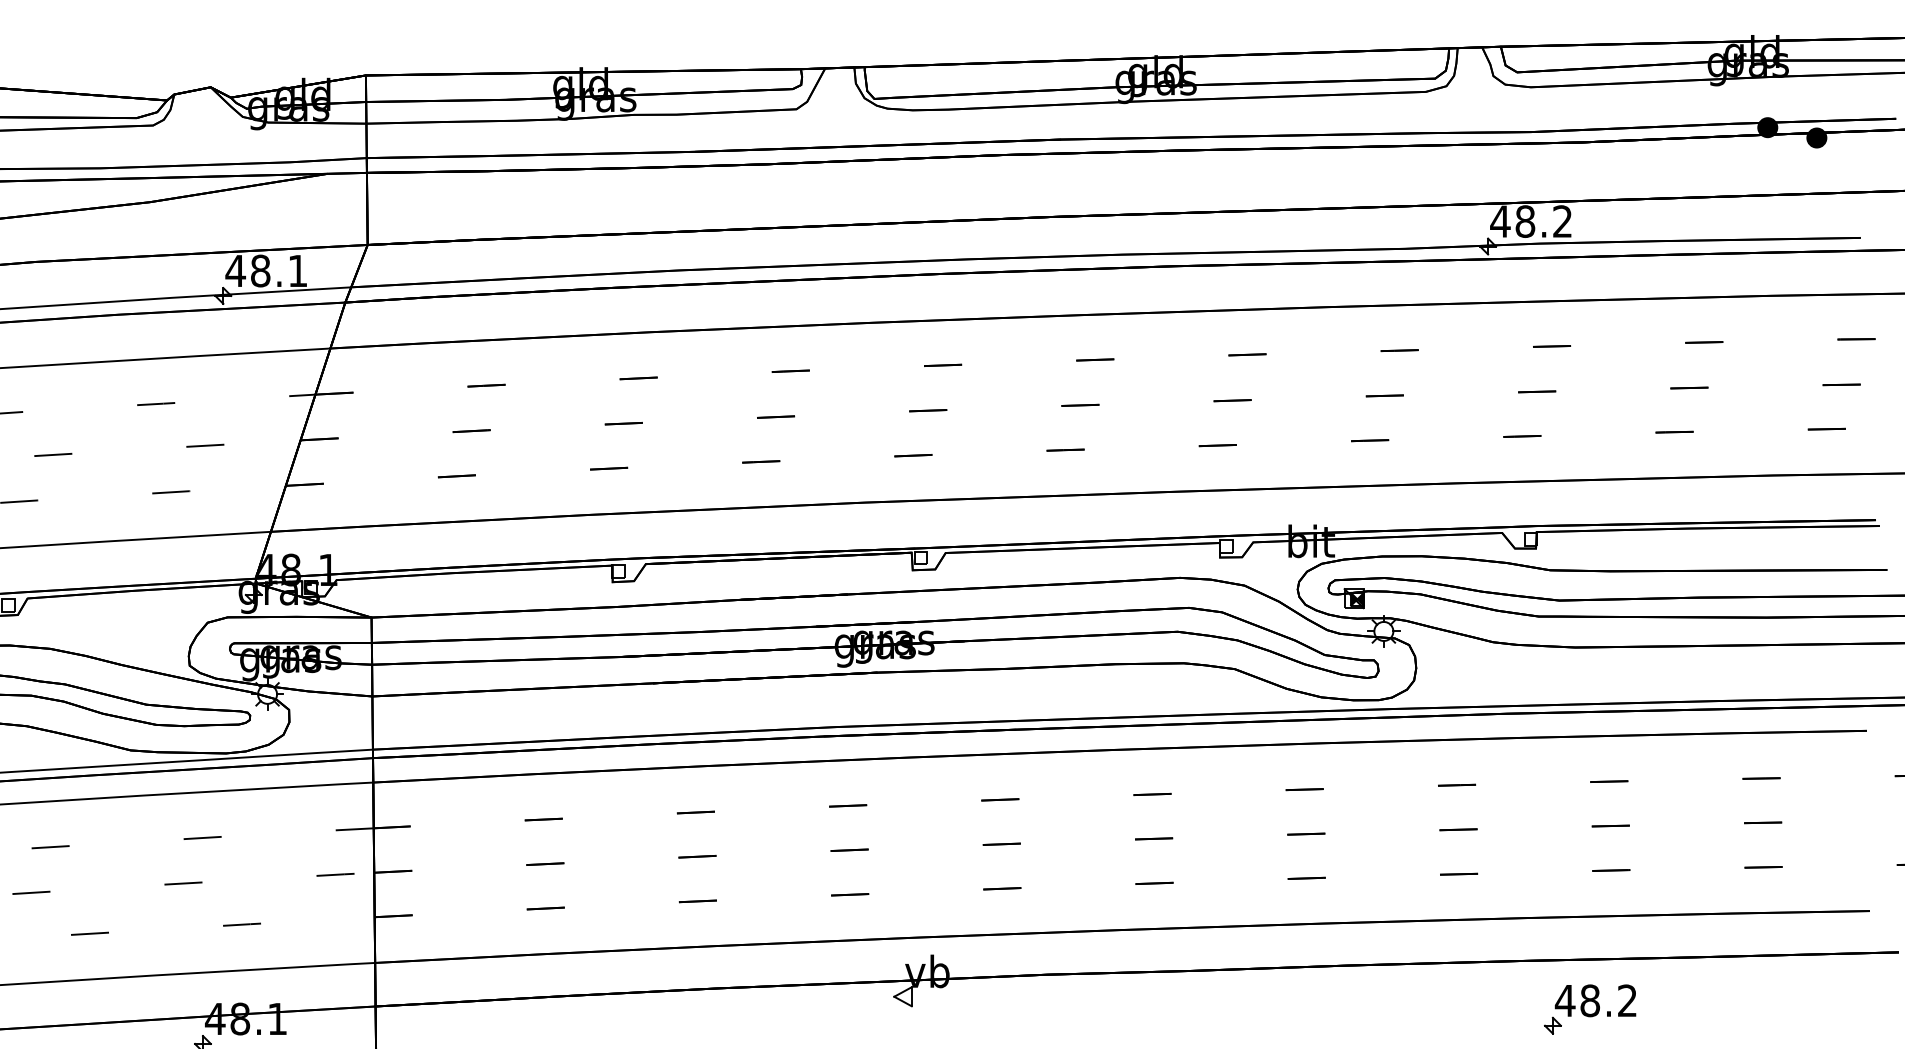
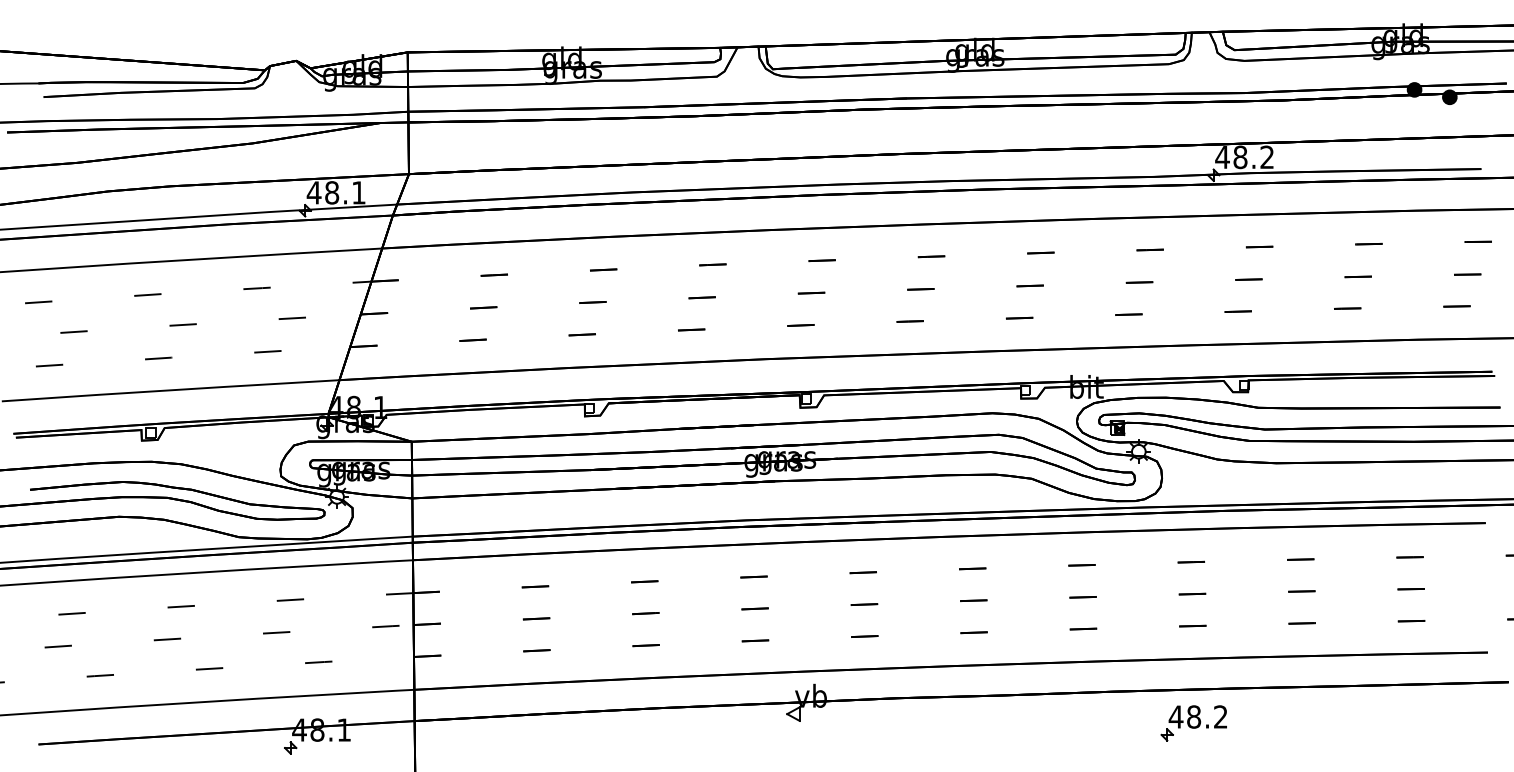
part: (1589, 1009) -> (1193, 723), moved

